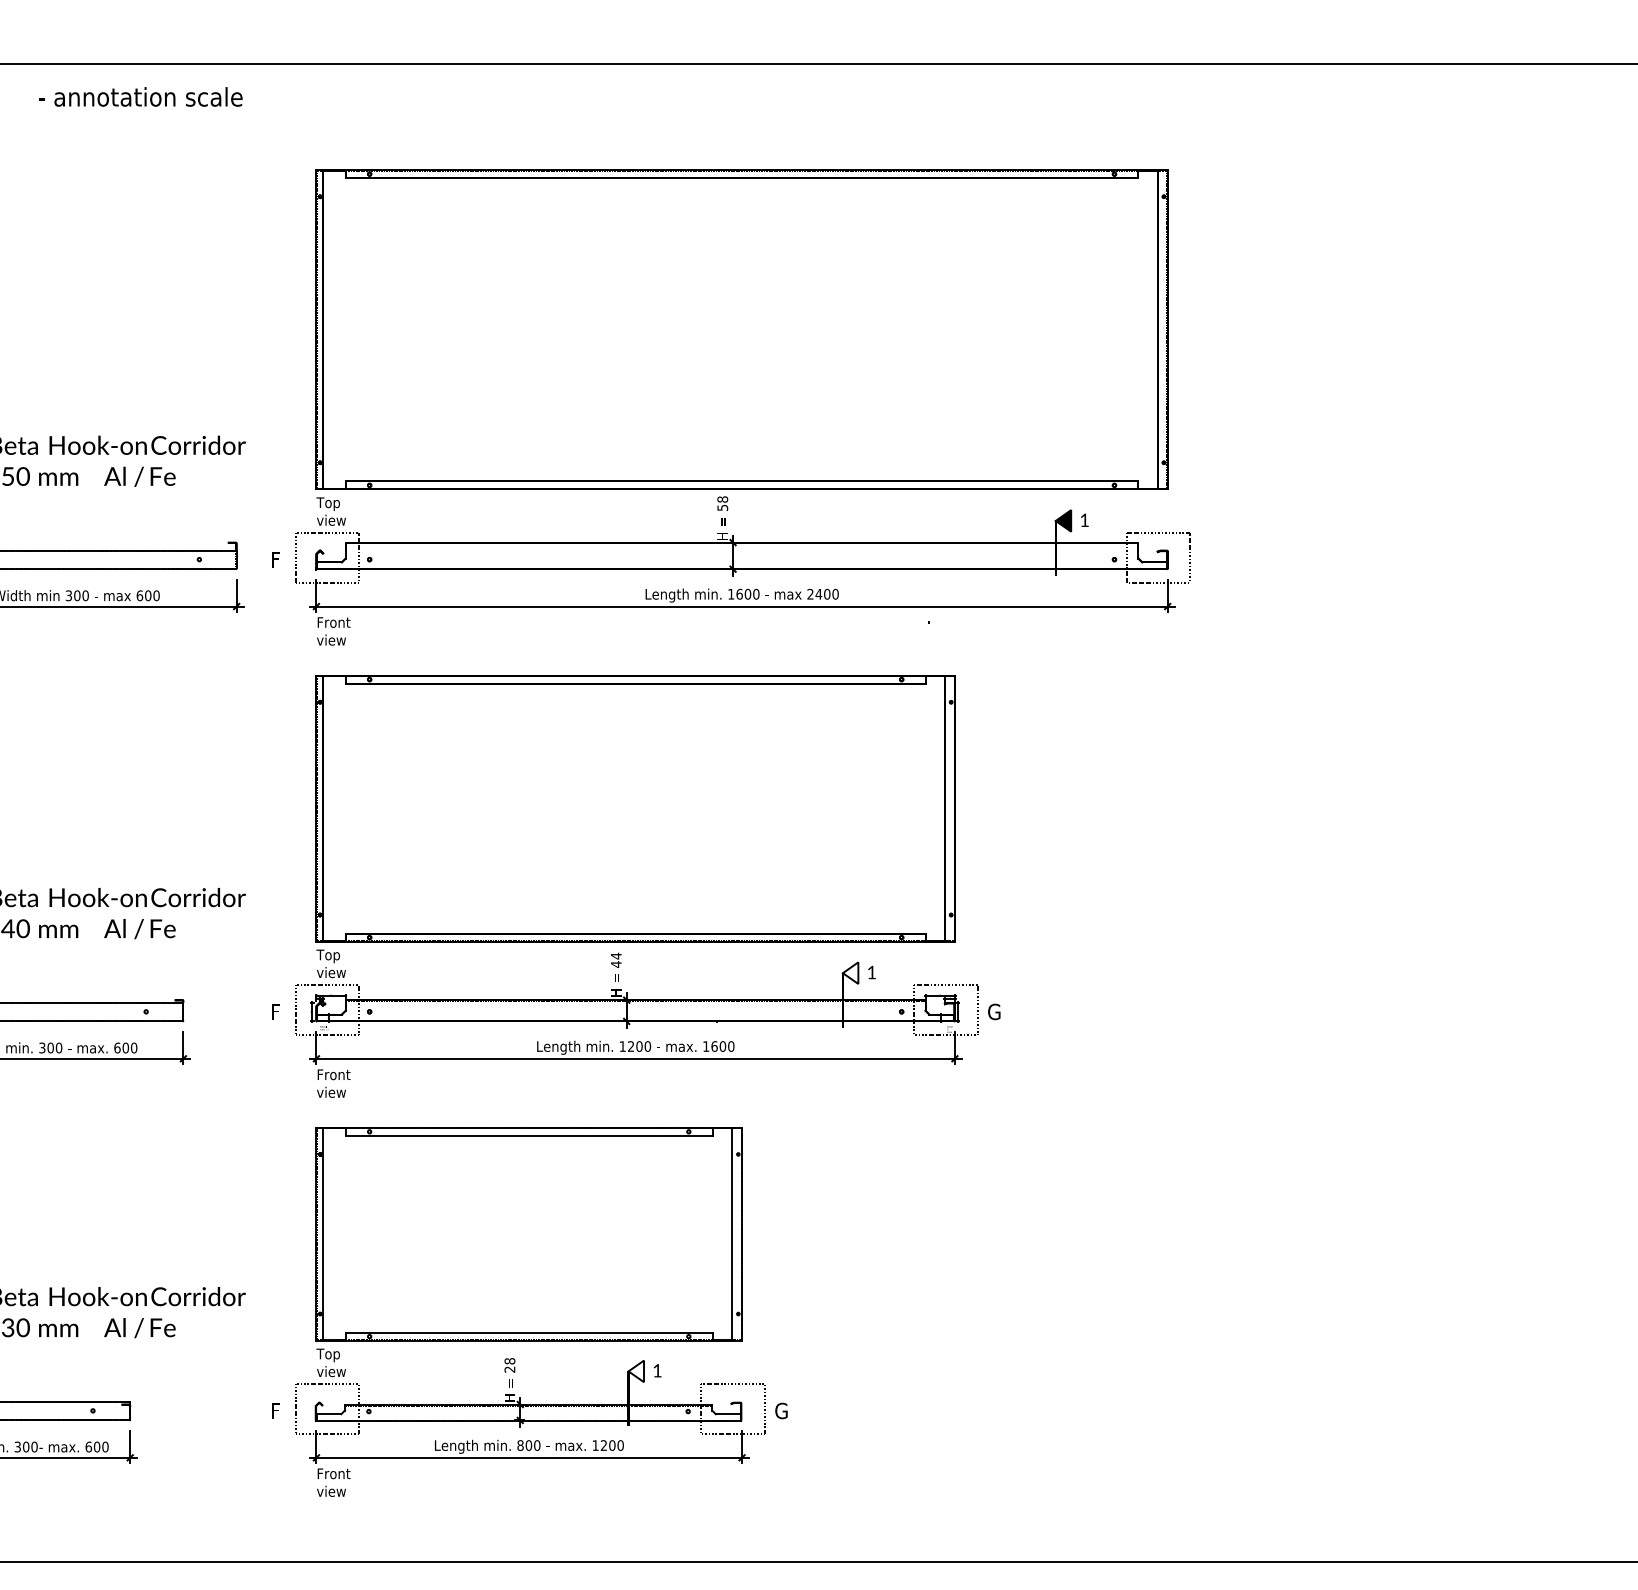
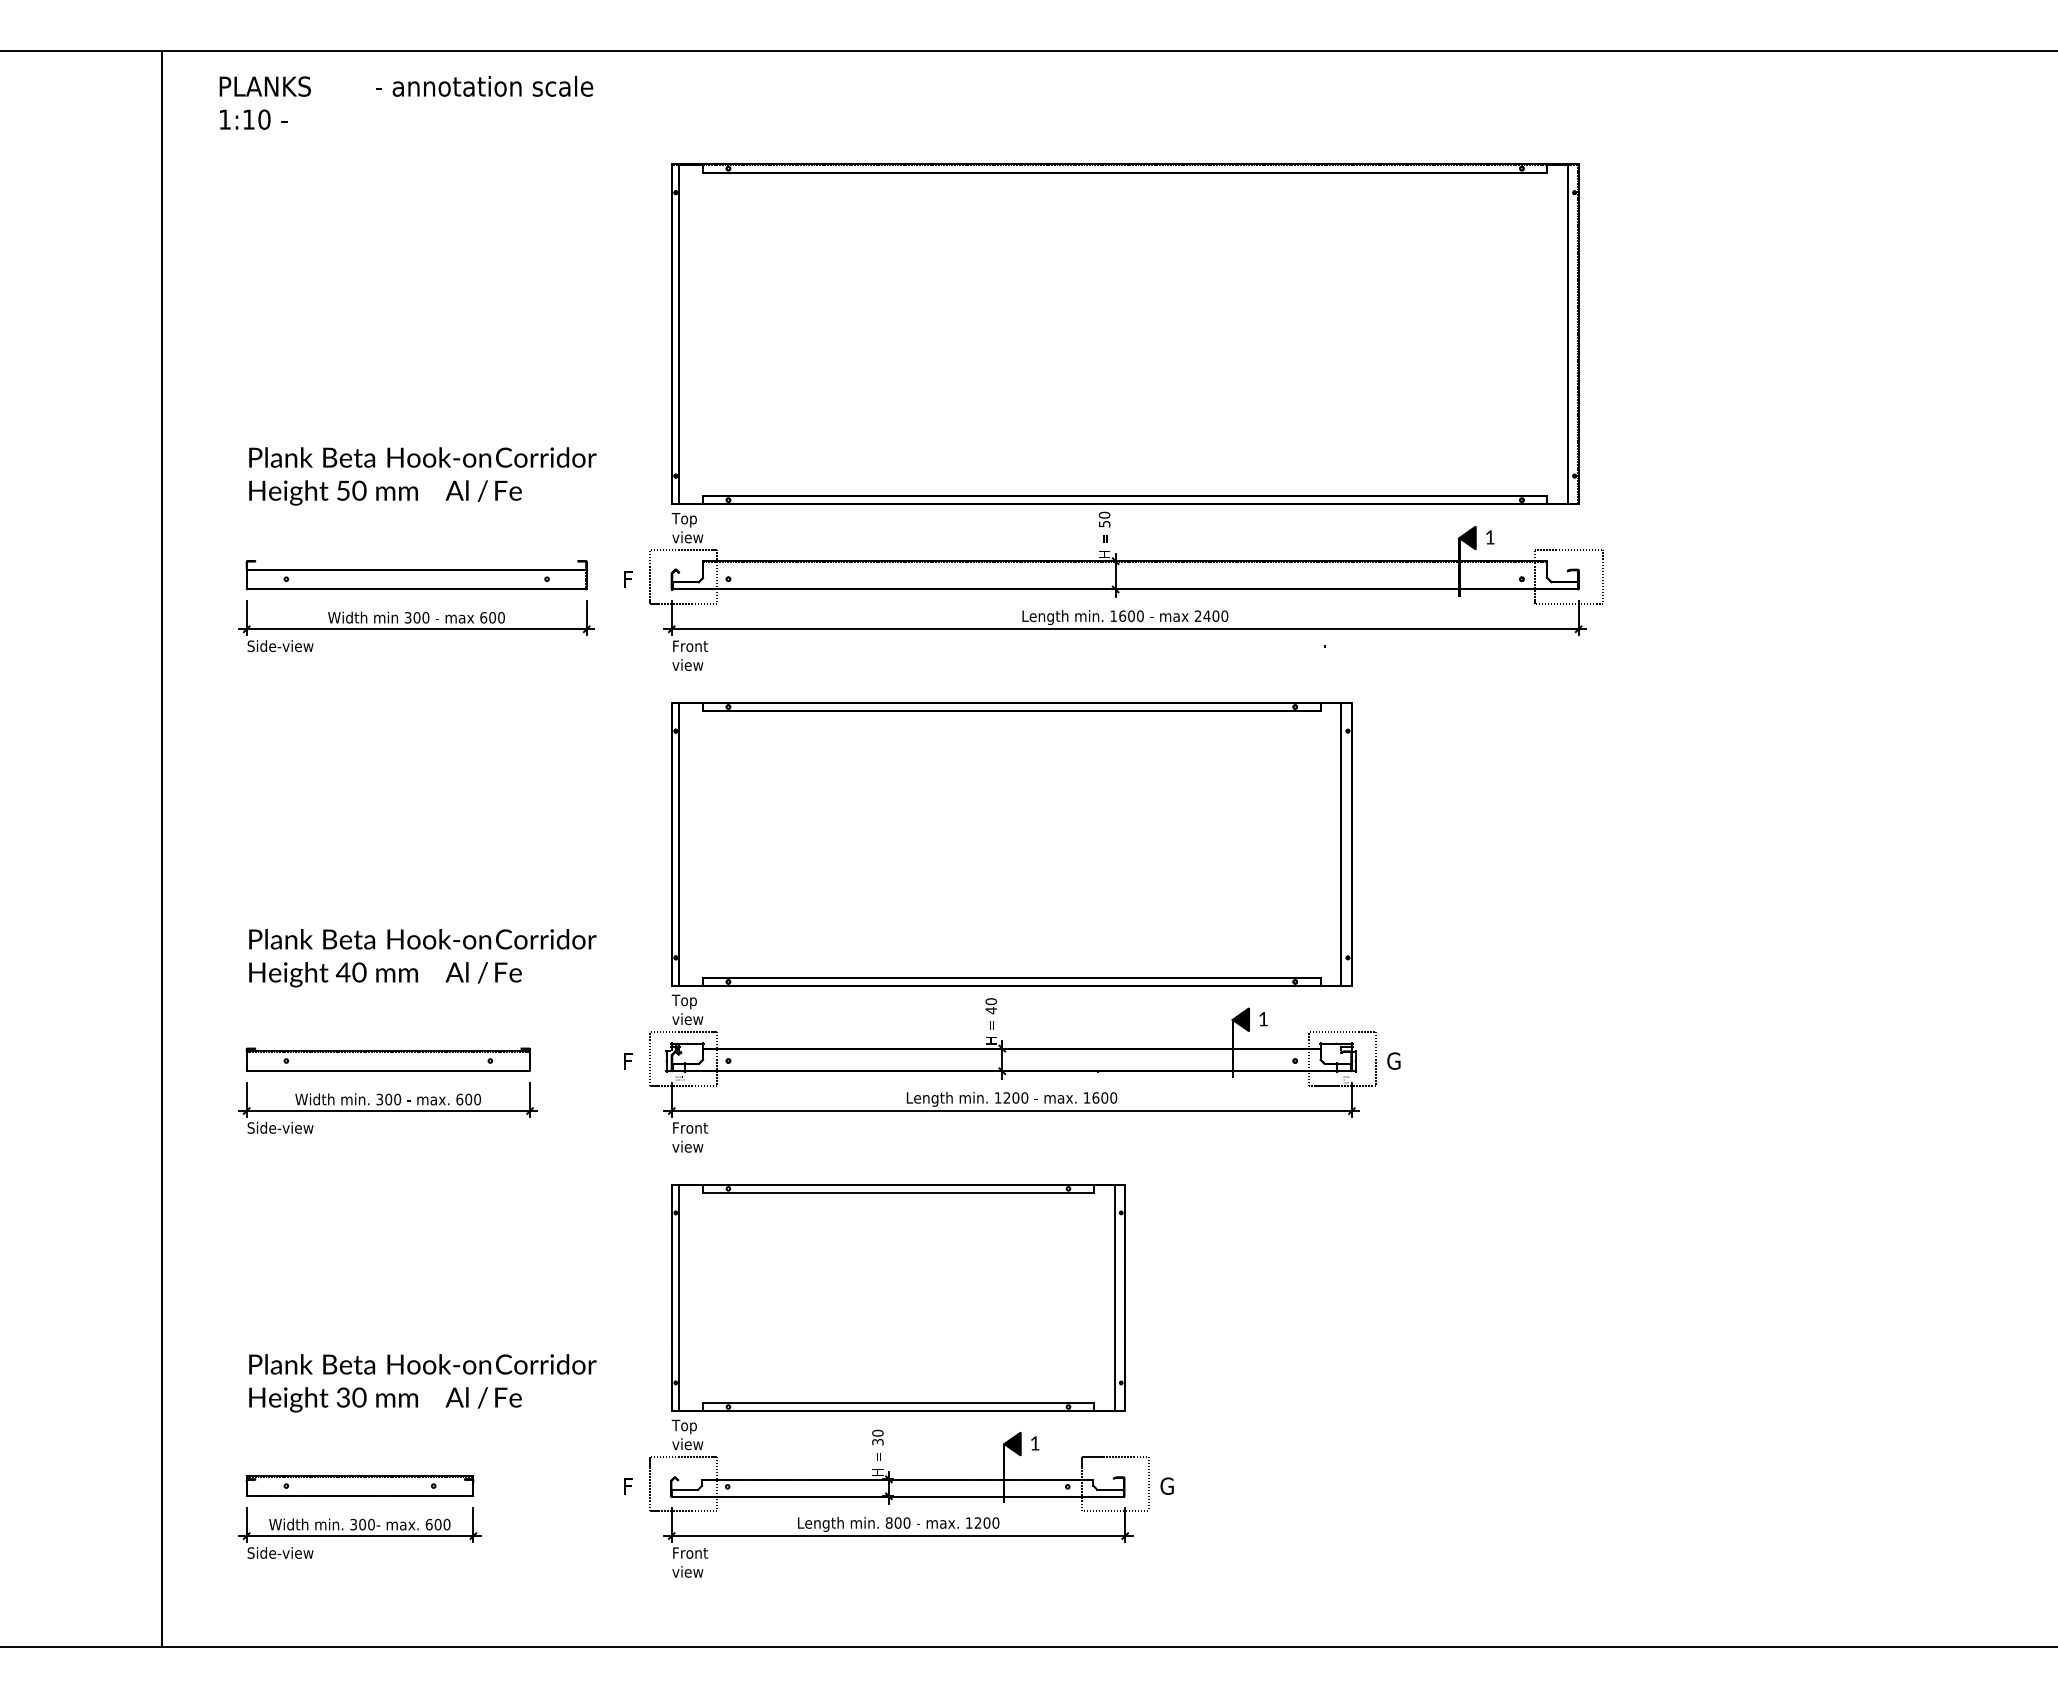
text: (722, 498) -> (1104, 514), 58 -> 50
text: (616, 955) -> (991, 1001), 44 -> 40
fill: (850, 972) -> (1240, 1019), added
text: (509, 1365) -> (877, 1437), 28 -> 30
fill: (636, 1370) -> (1012, 1443), added

